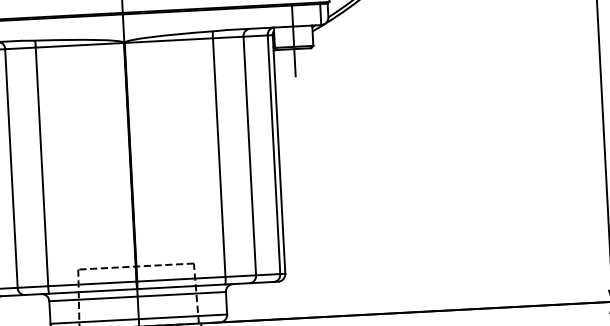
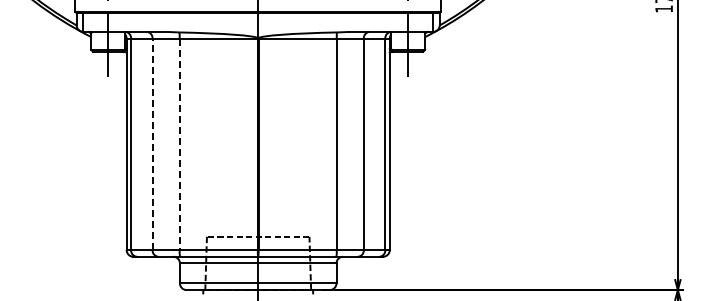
line: (41, 167) -> (179, 144), solid -> dashed
line: (11, 168) -> (152, 144), solid -> dashed

